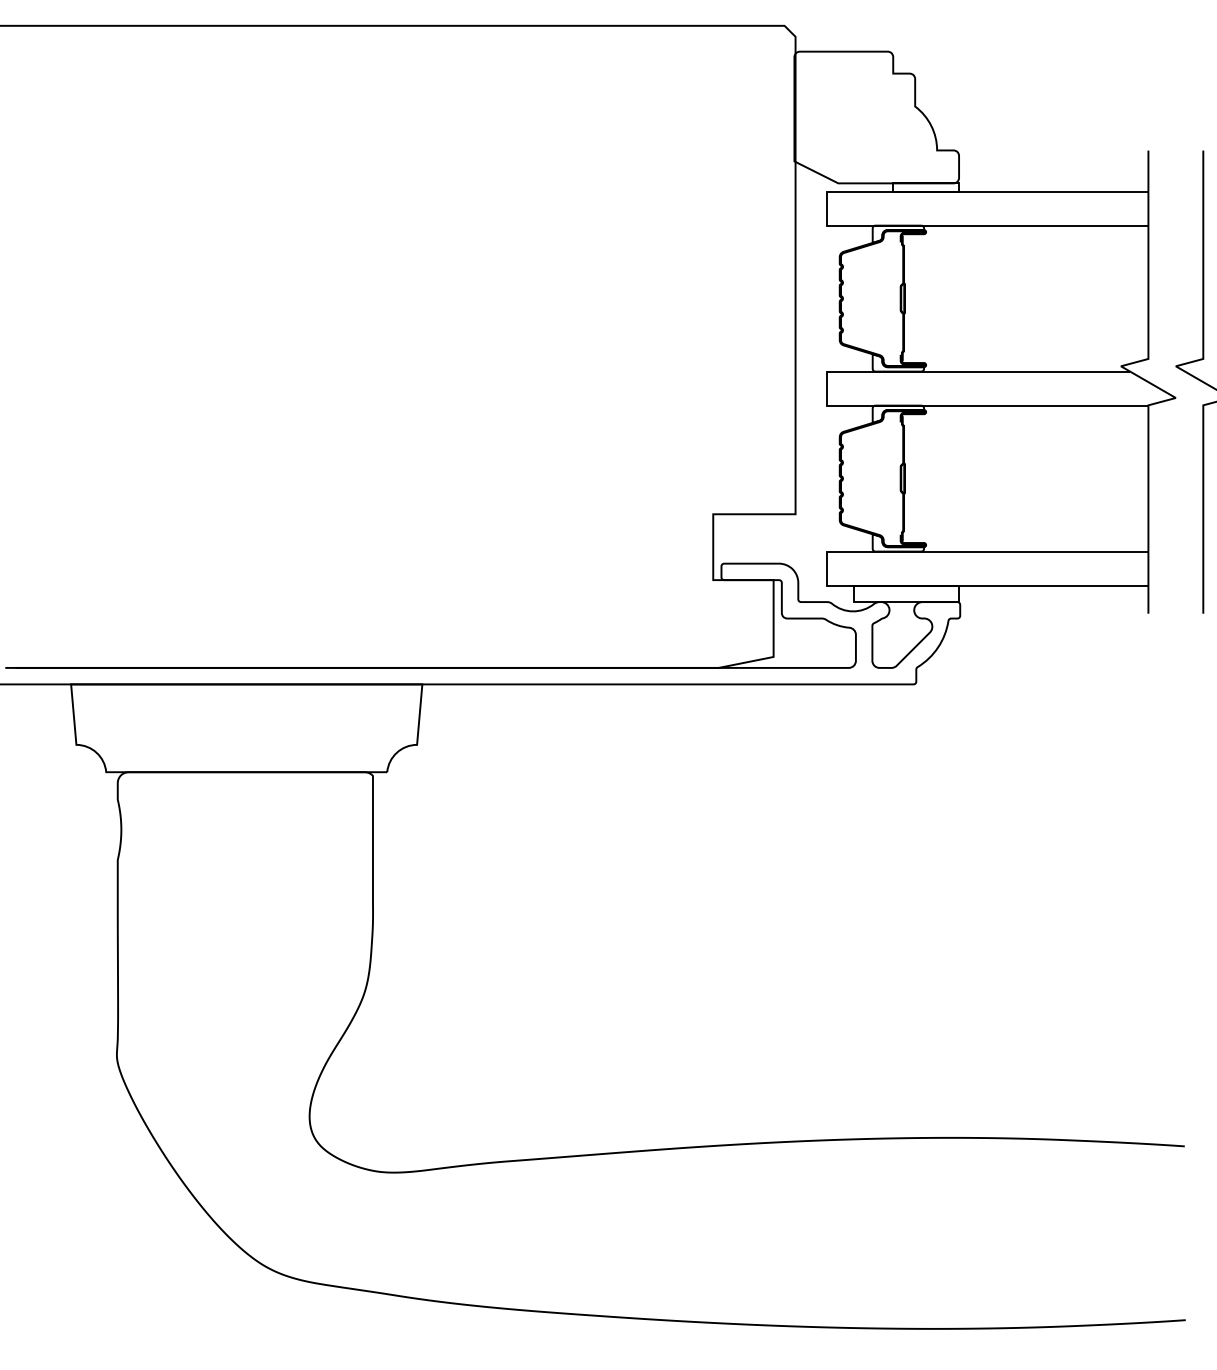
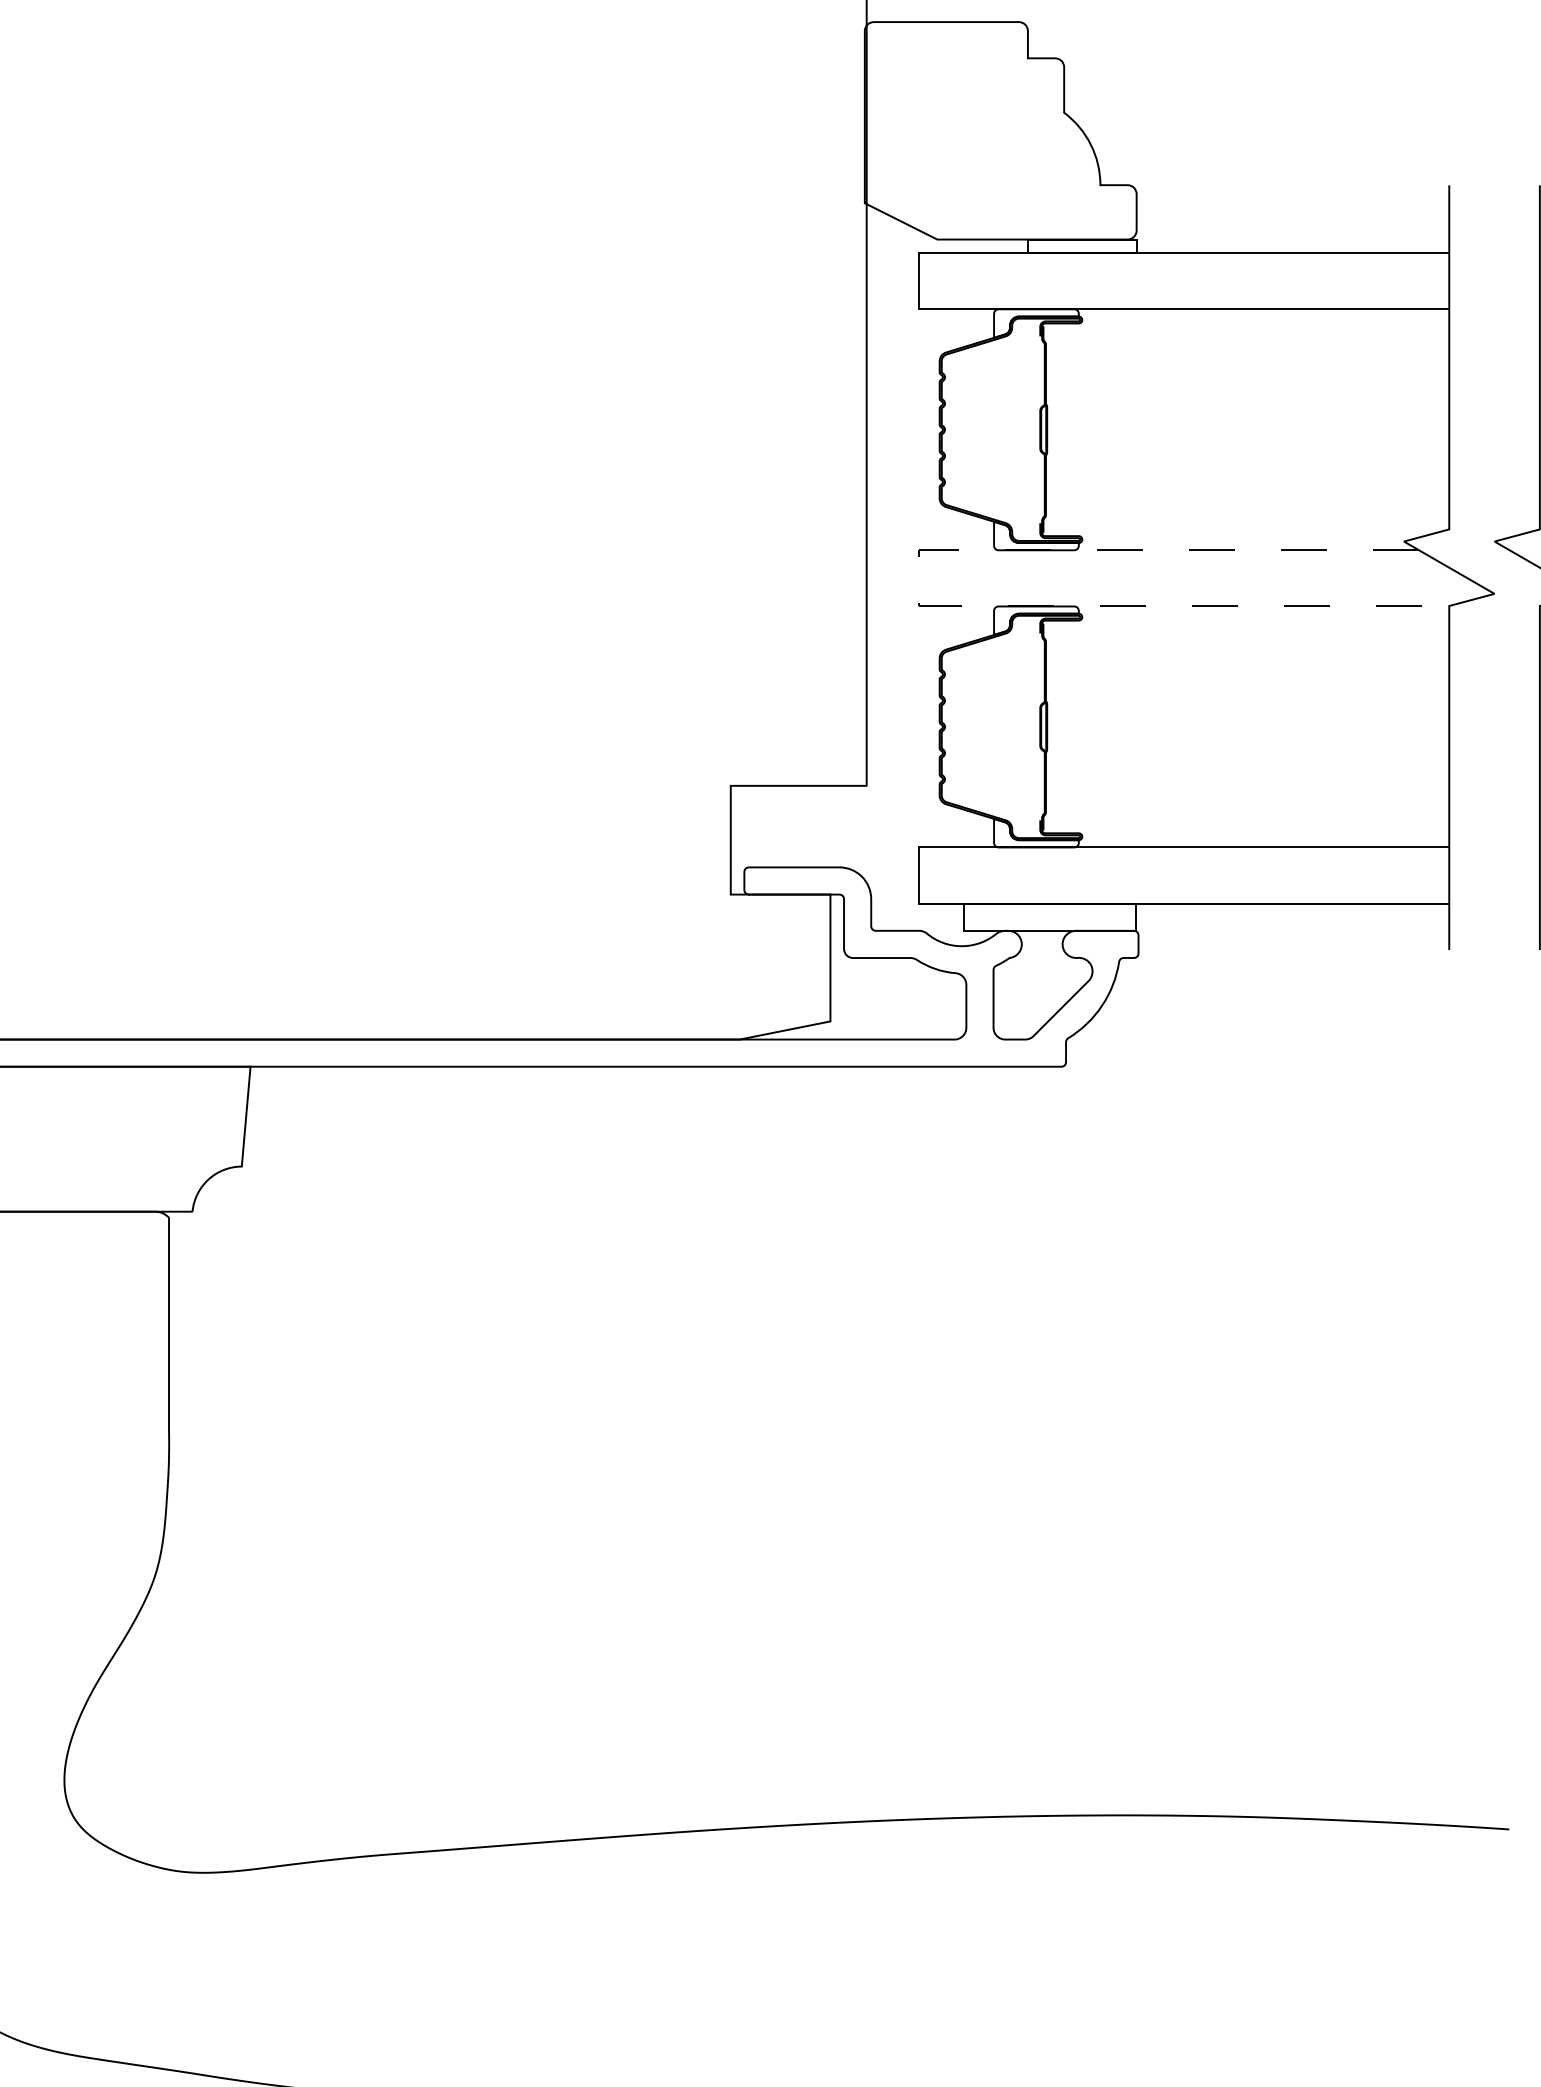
line: (827, 397) -> (919, 593), solid -> dashed

